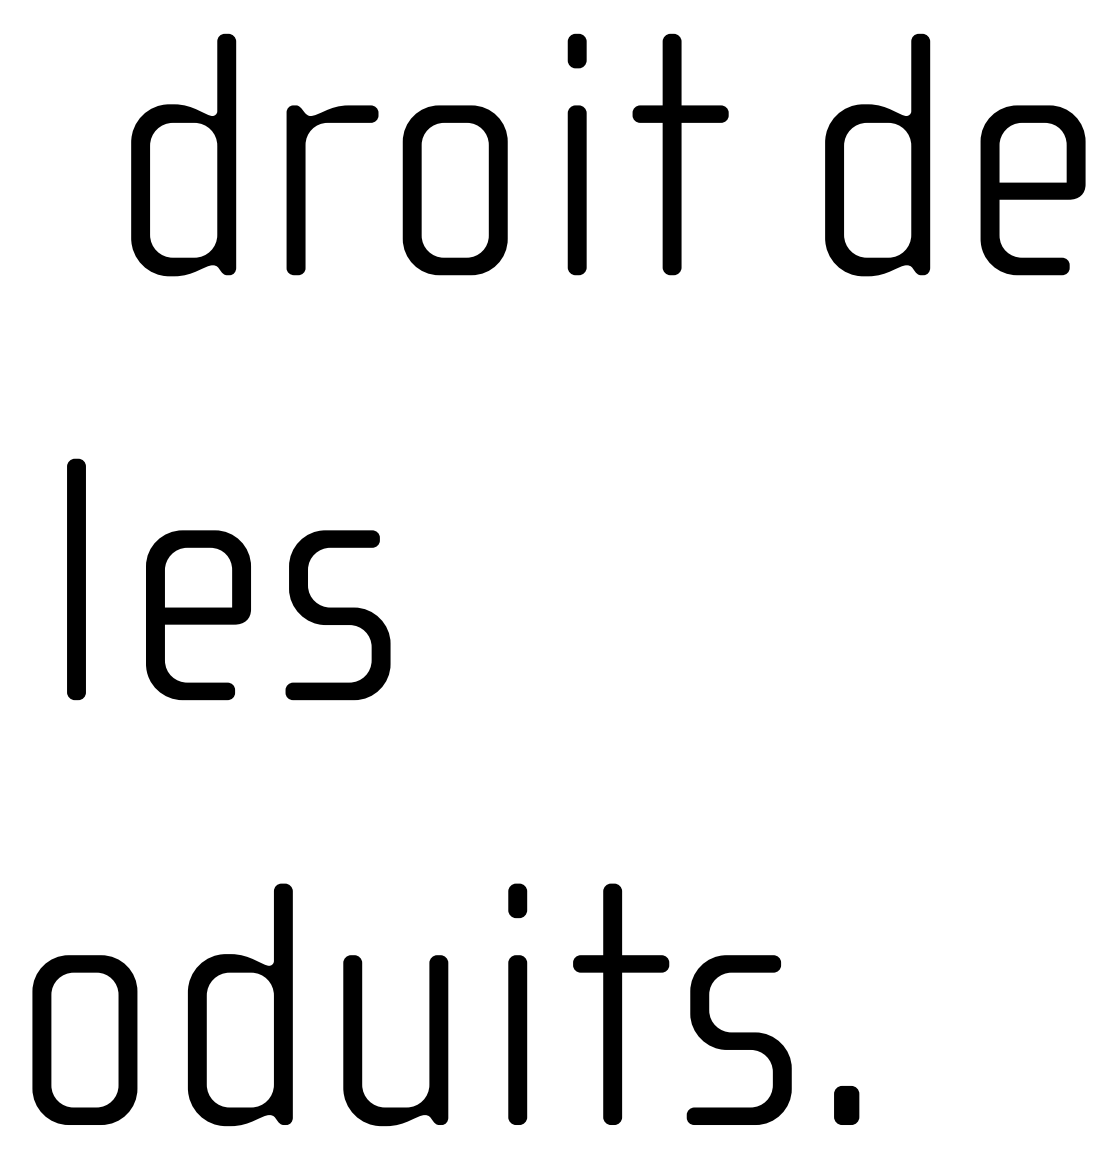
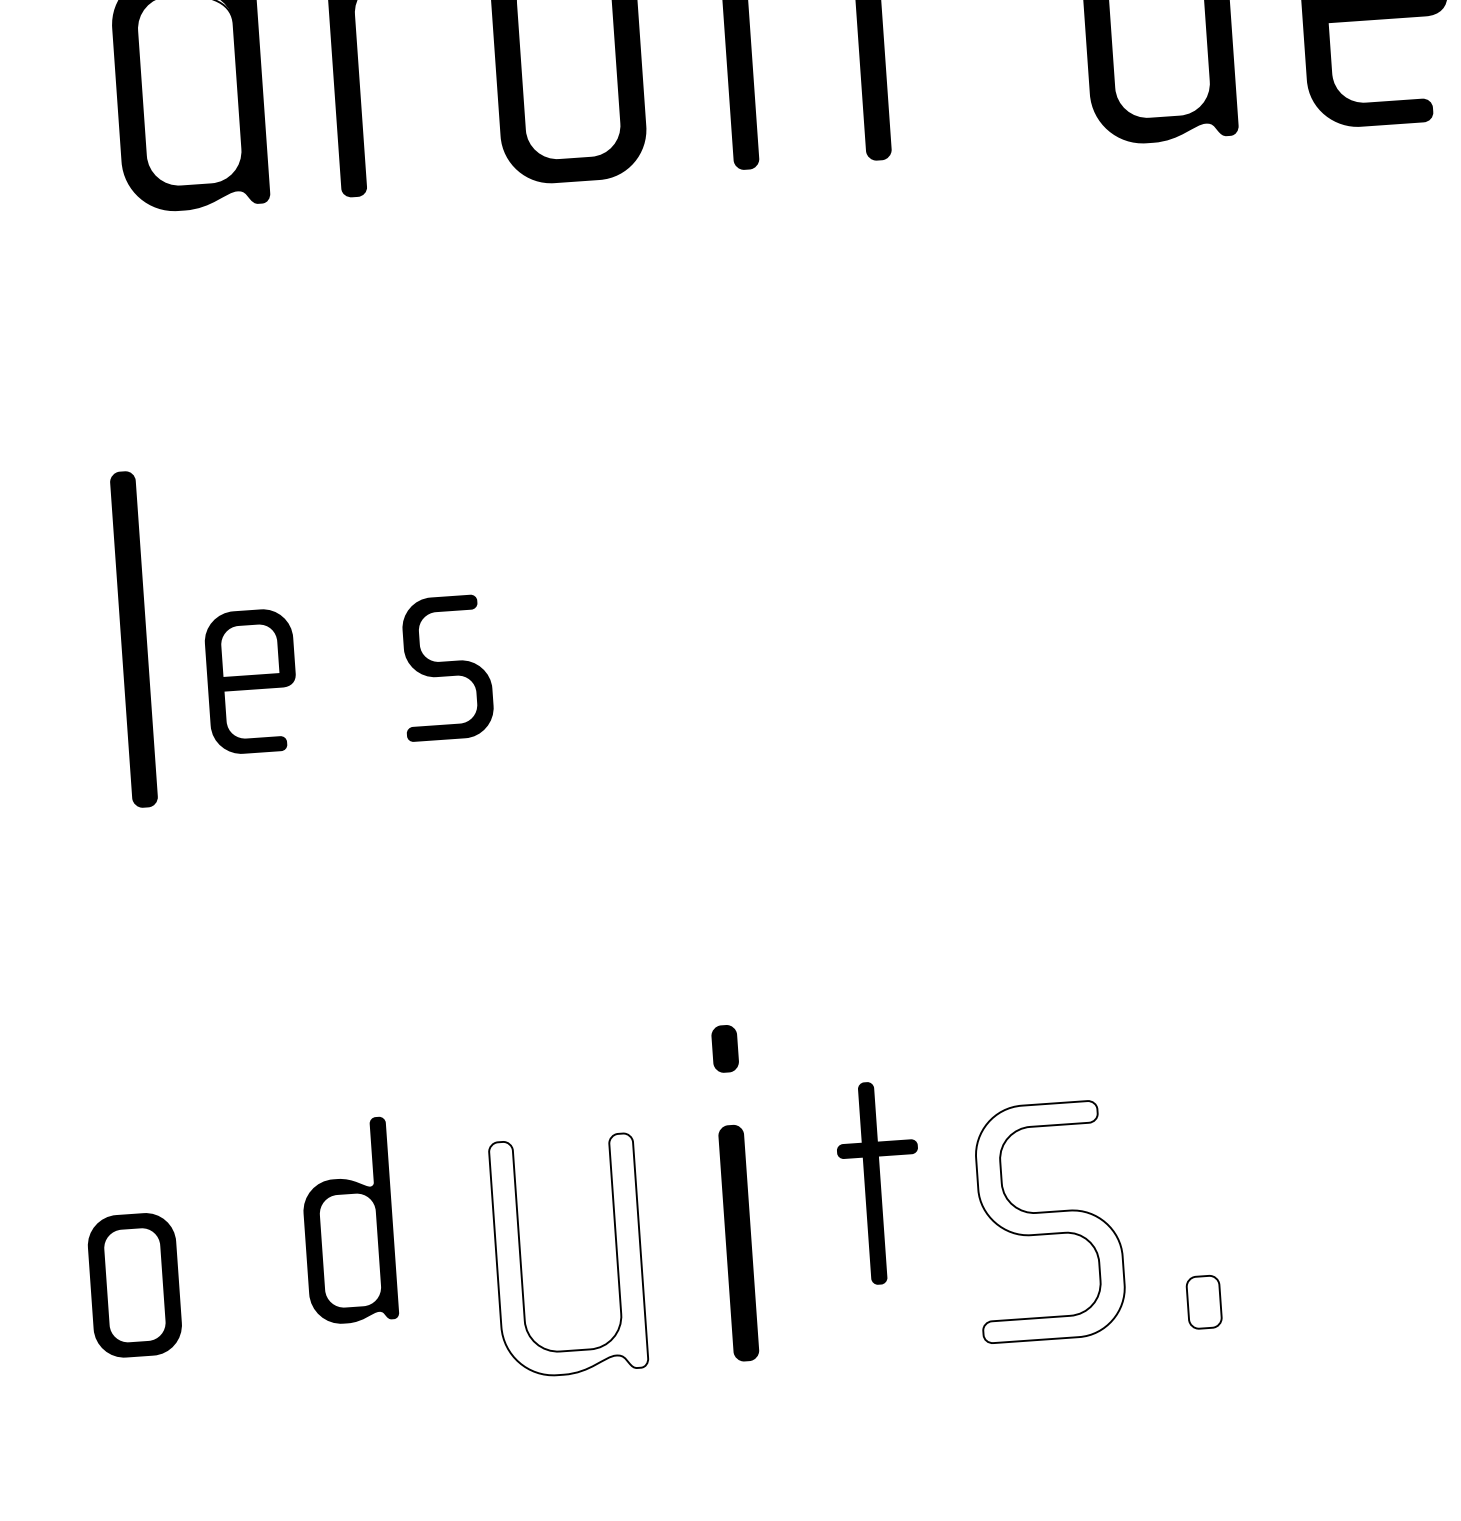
part: (76, 579) -> (133, 639), moved
part: (198, 615) -> (251, 681), size x0.6
part: (337, 615) -> (445, 668), size x0.6
part: (621, 1003) -> (880, 1181), size x0.6
part: (240, 1004) -> (348, 1220), size x0.6
part: (84, 1039) -> (134, 1284), size x0.6
fill: (395, 1040) -> (568, 1255), removed
fill: (738, 1040) -> (1046, 1222), removed
fill: (846, 1105) -> (1203, 1302), removed

